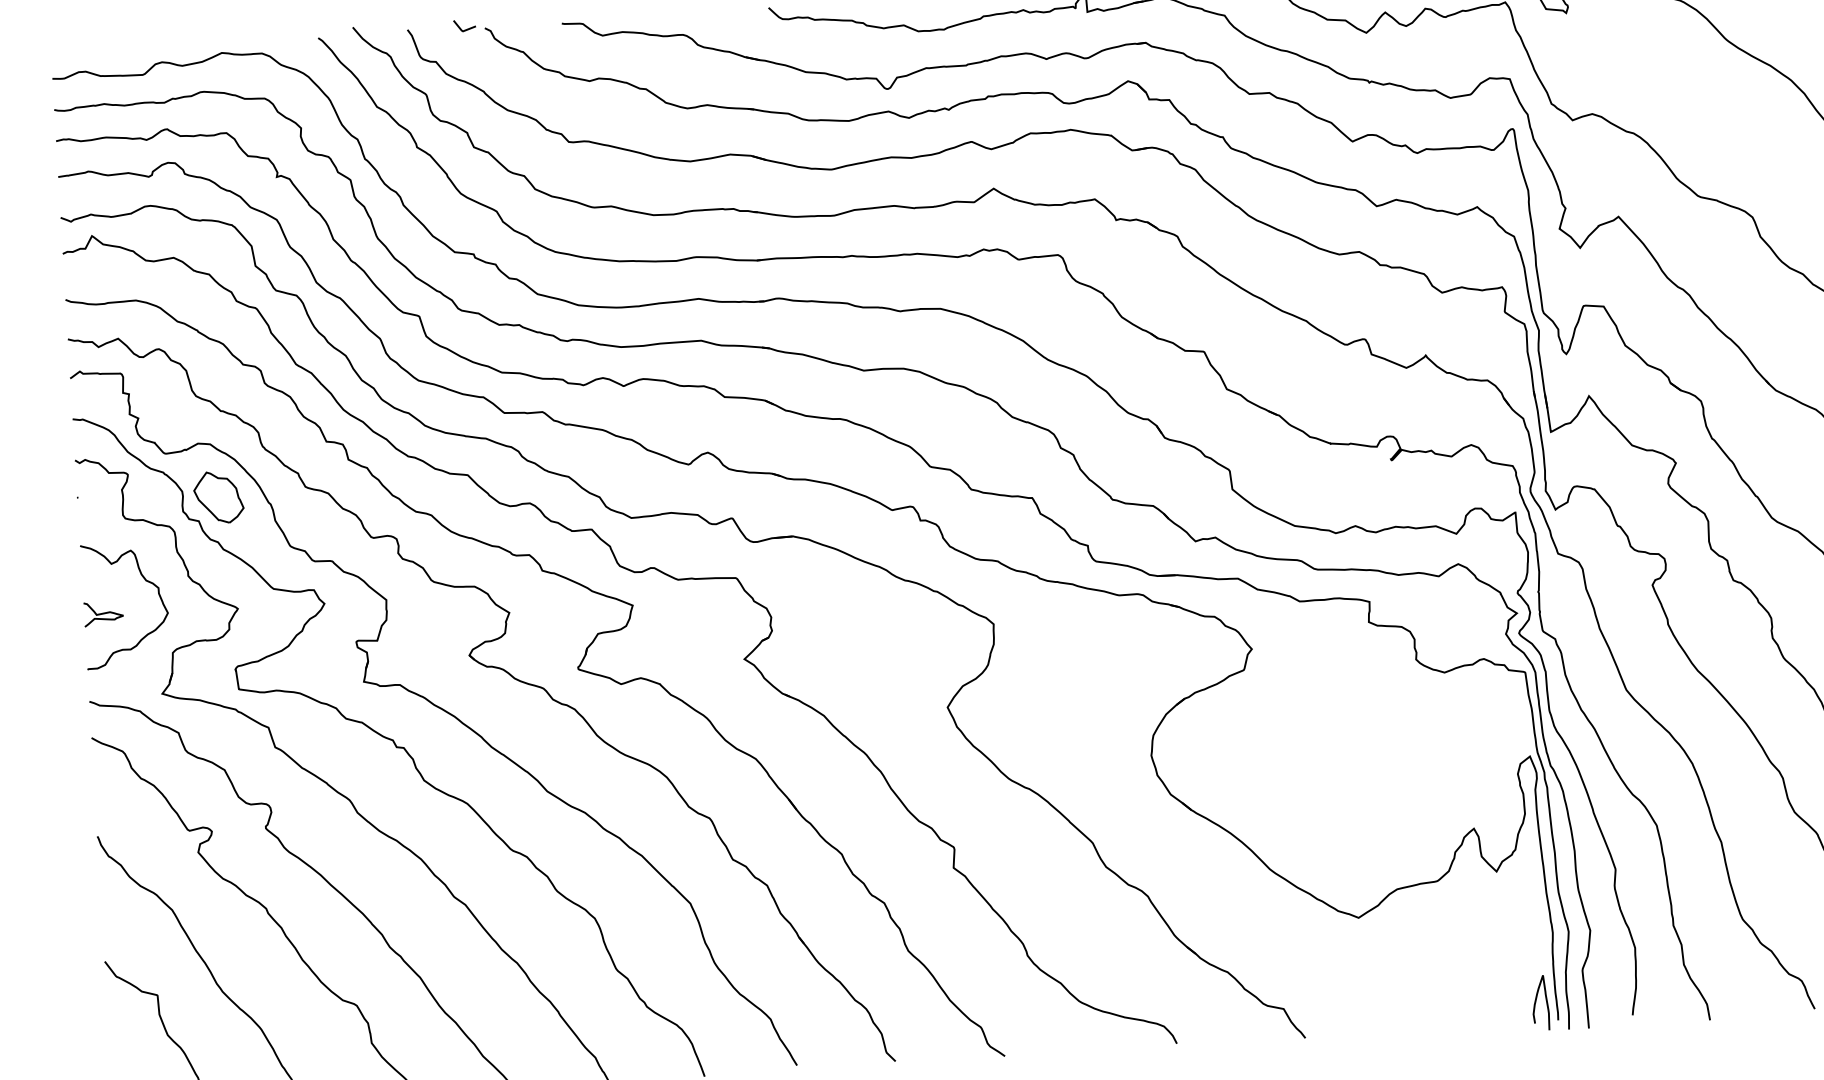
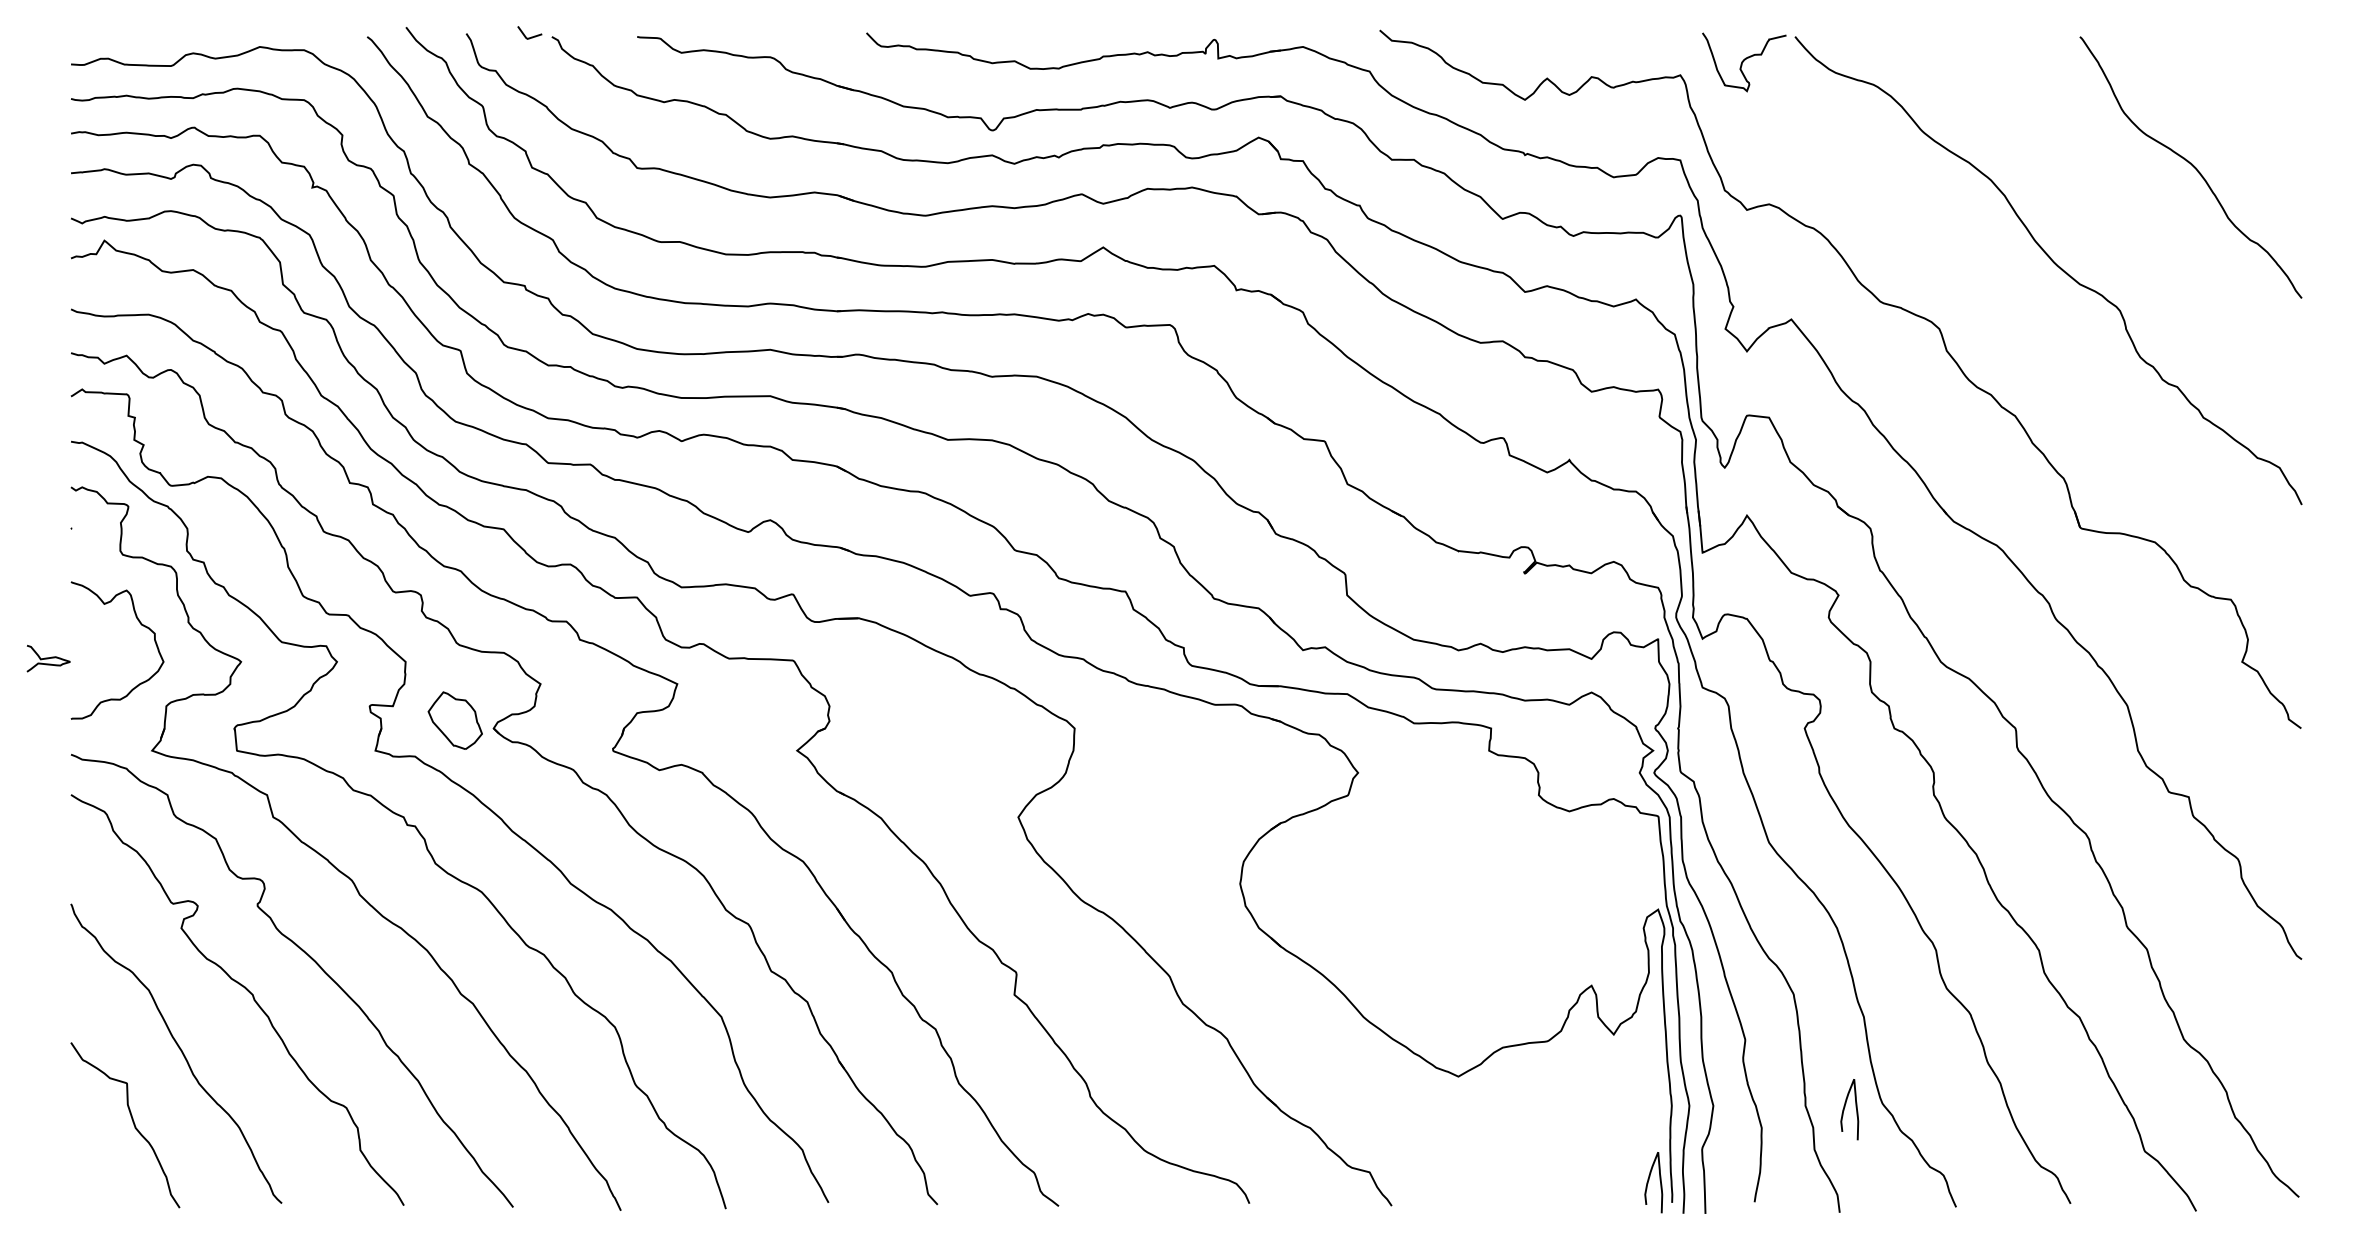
part: (218, 497) -> (454, 720), moved
curve: (103, 613) -> (48, 658), moved
curve: (1709, 924) -> (1845, 1107), added

